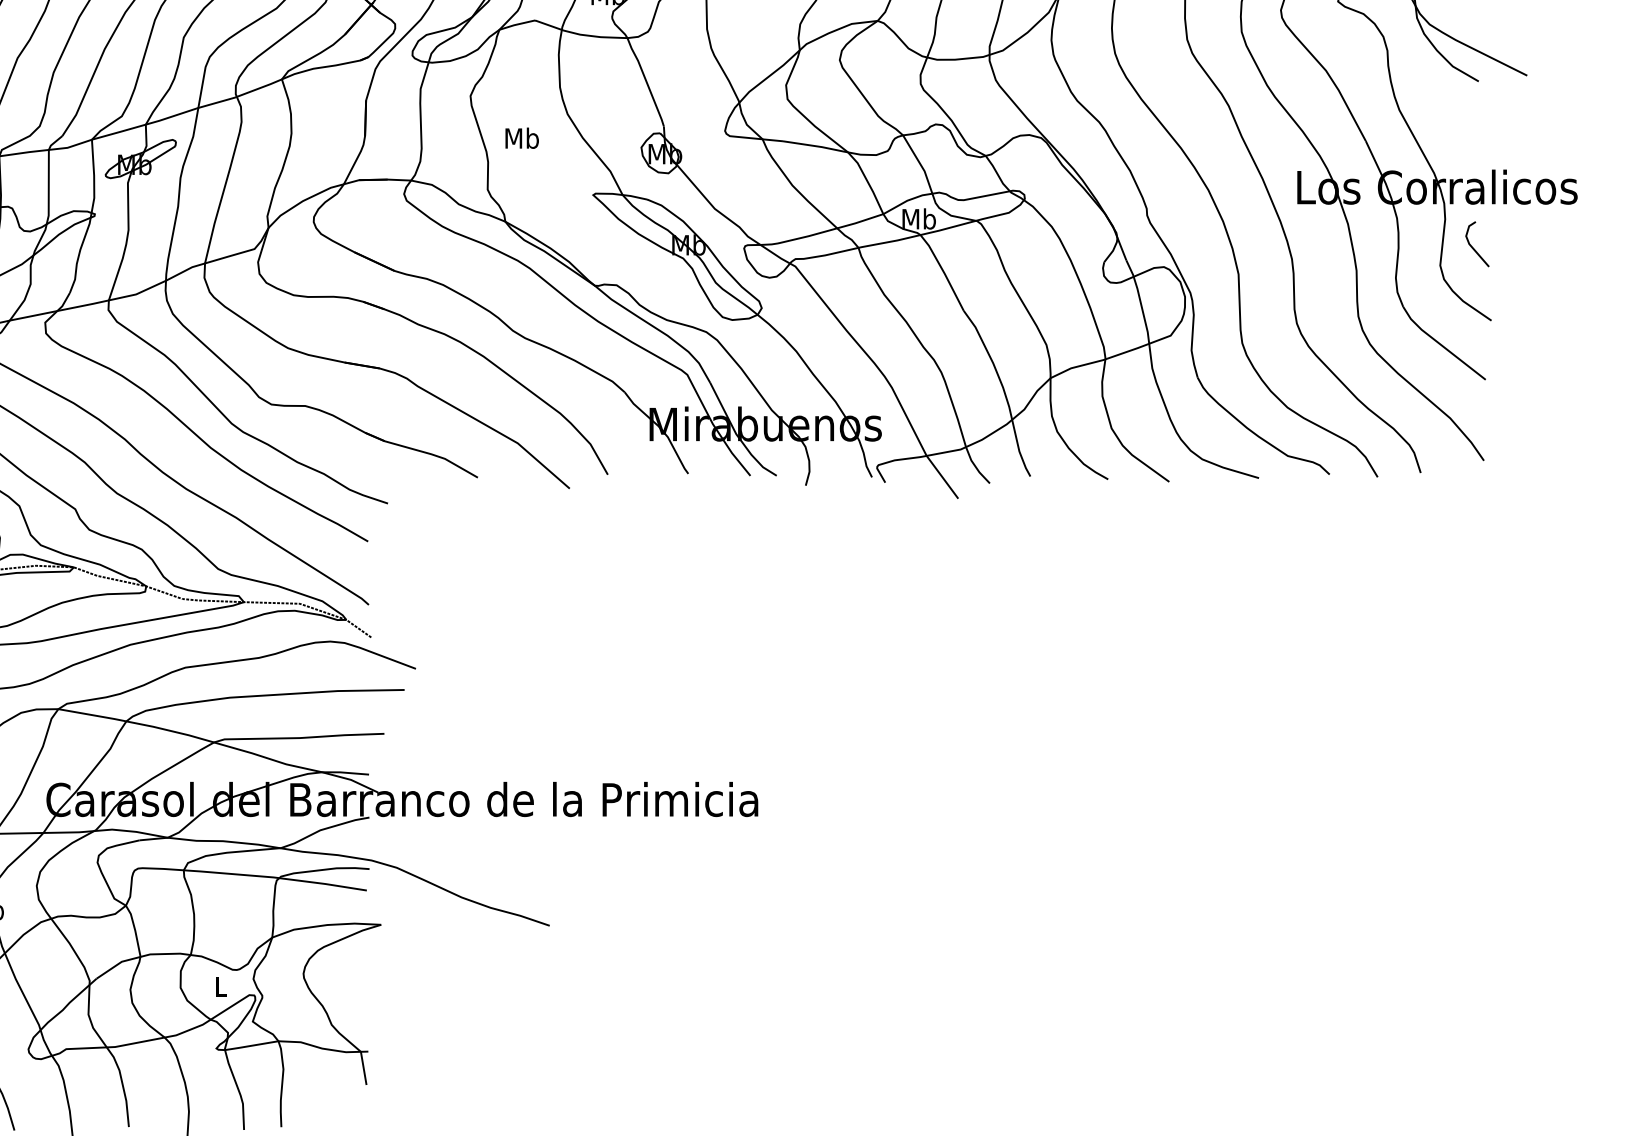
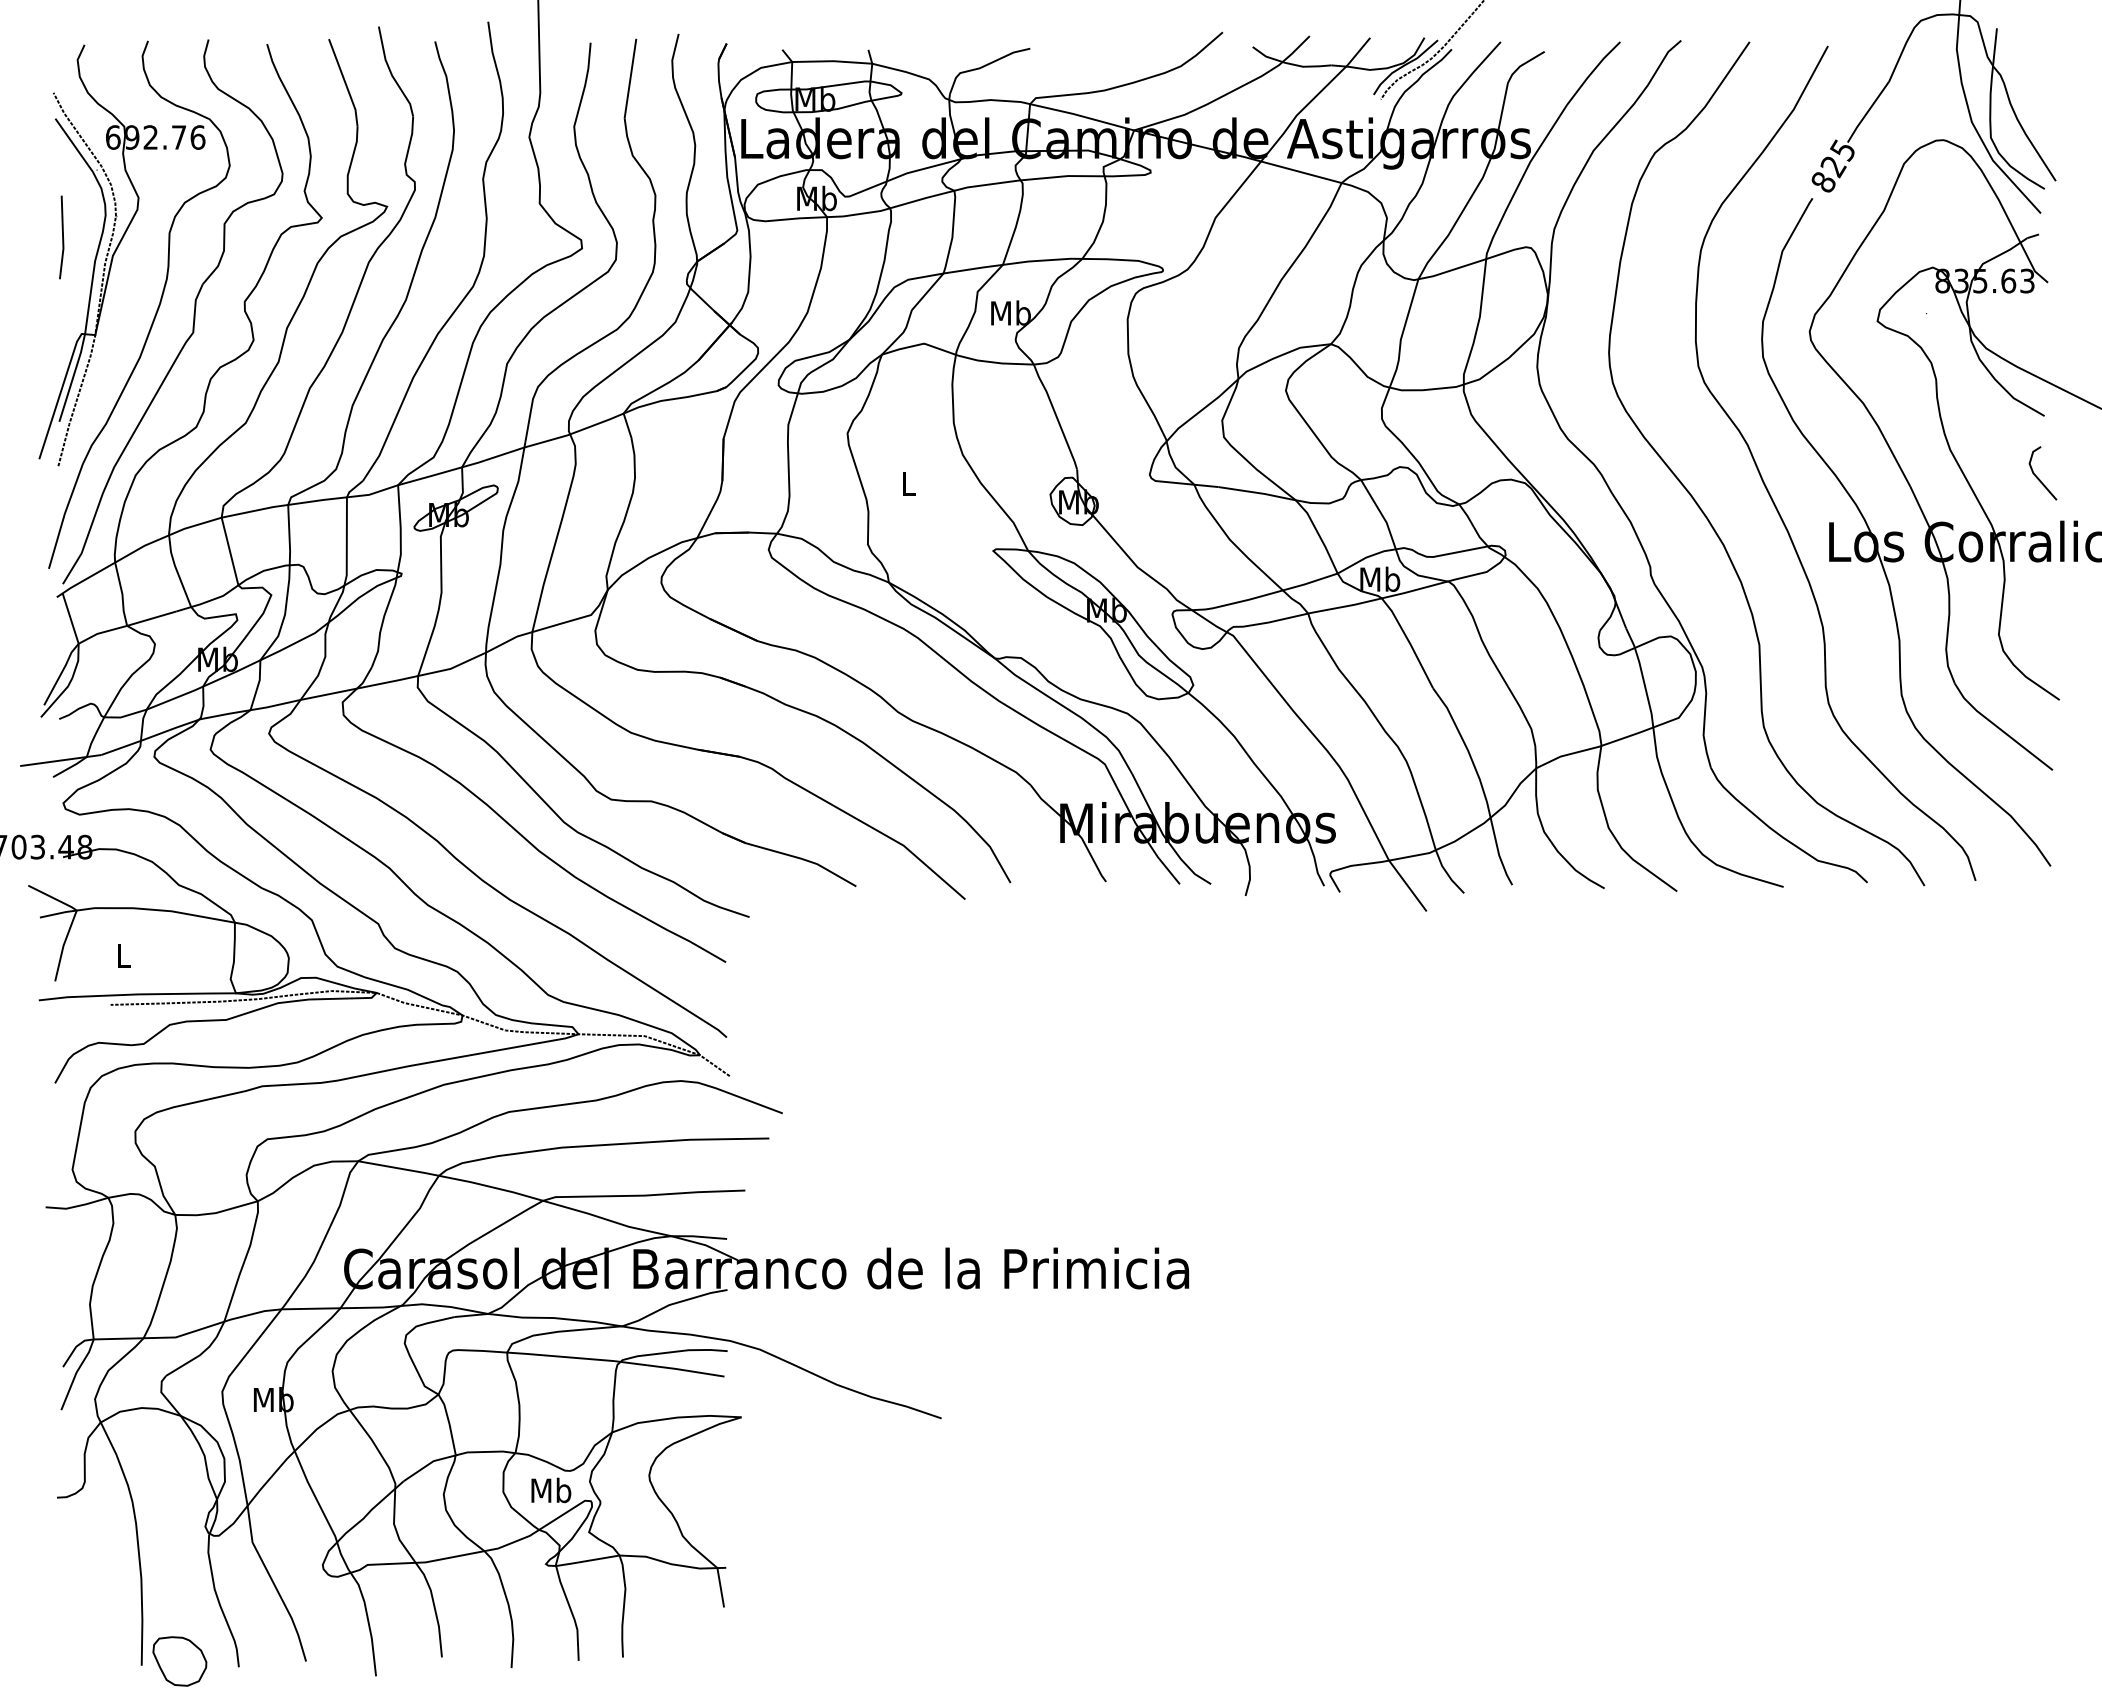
text: (521, 138) -> (908, 483), Mb -> L
line: (1473, 247) -> (2038, 477), moved
text: (221, 986) -> (551, 1490), L -> Mb

